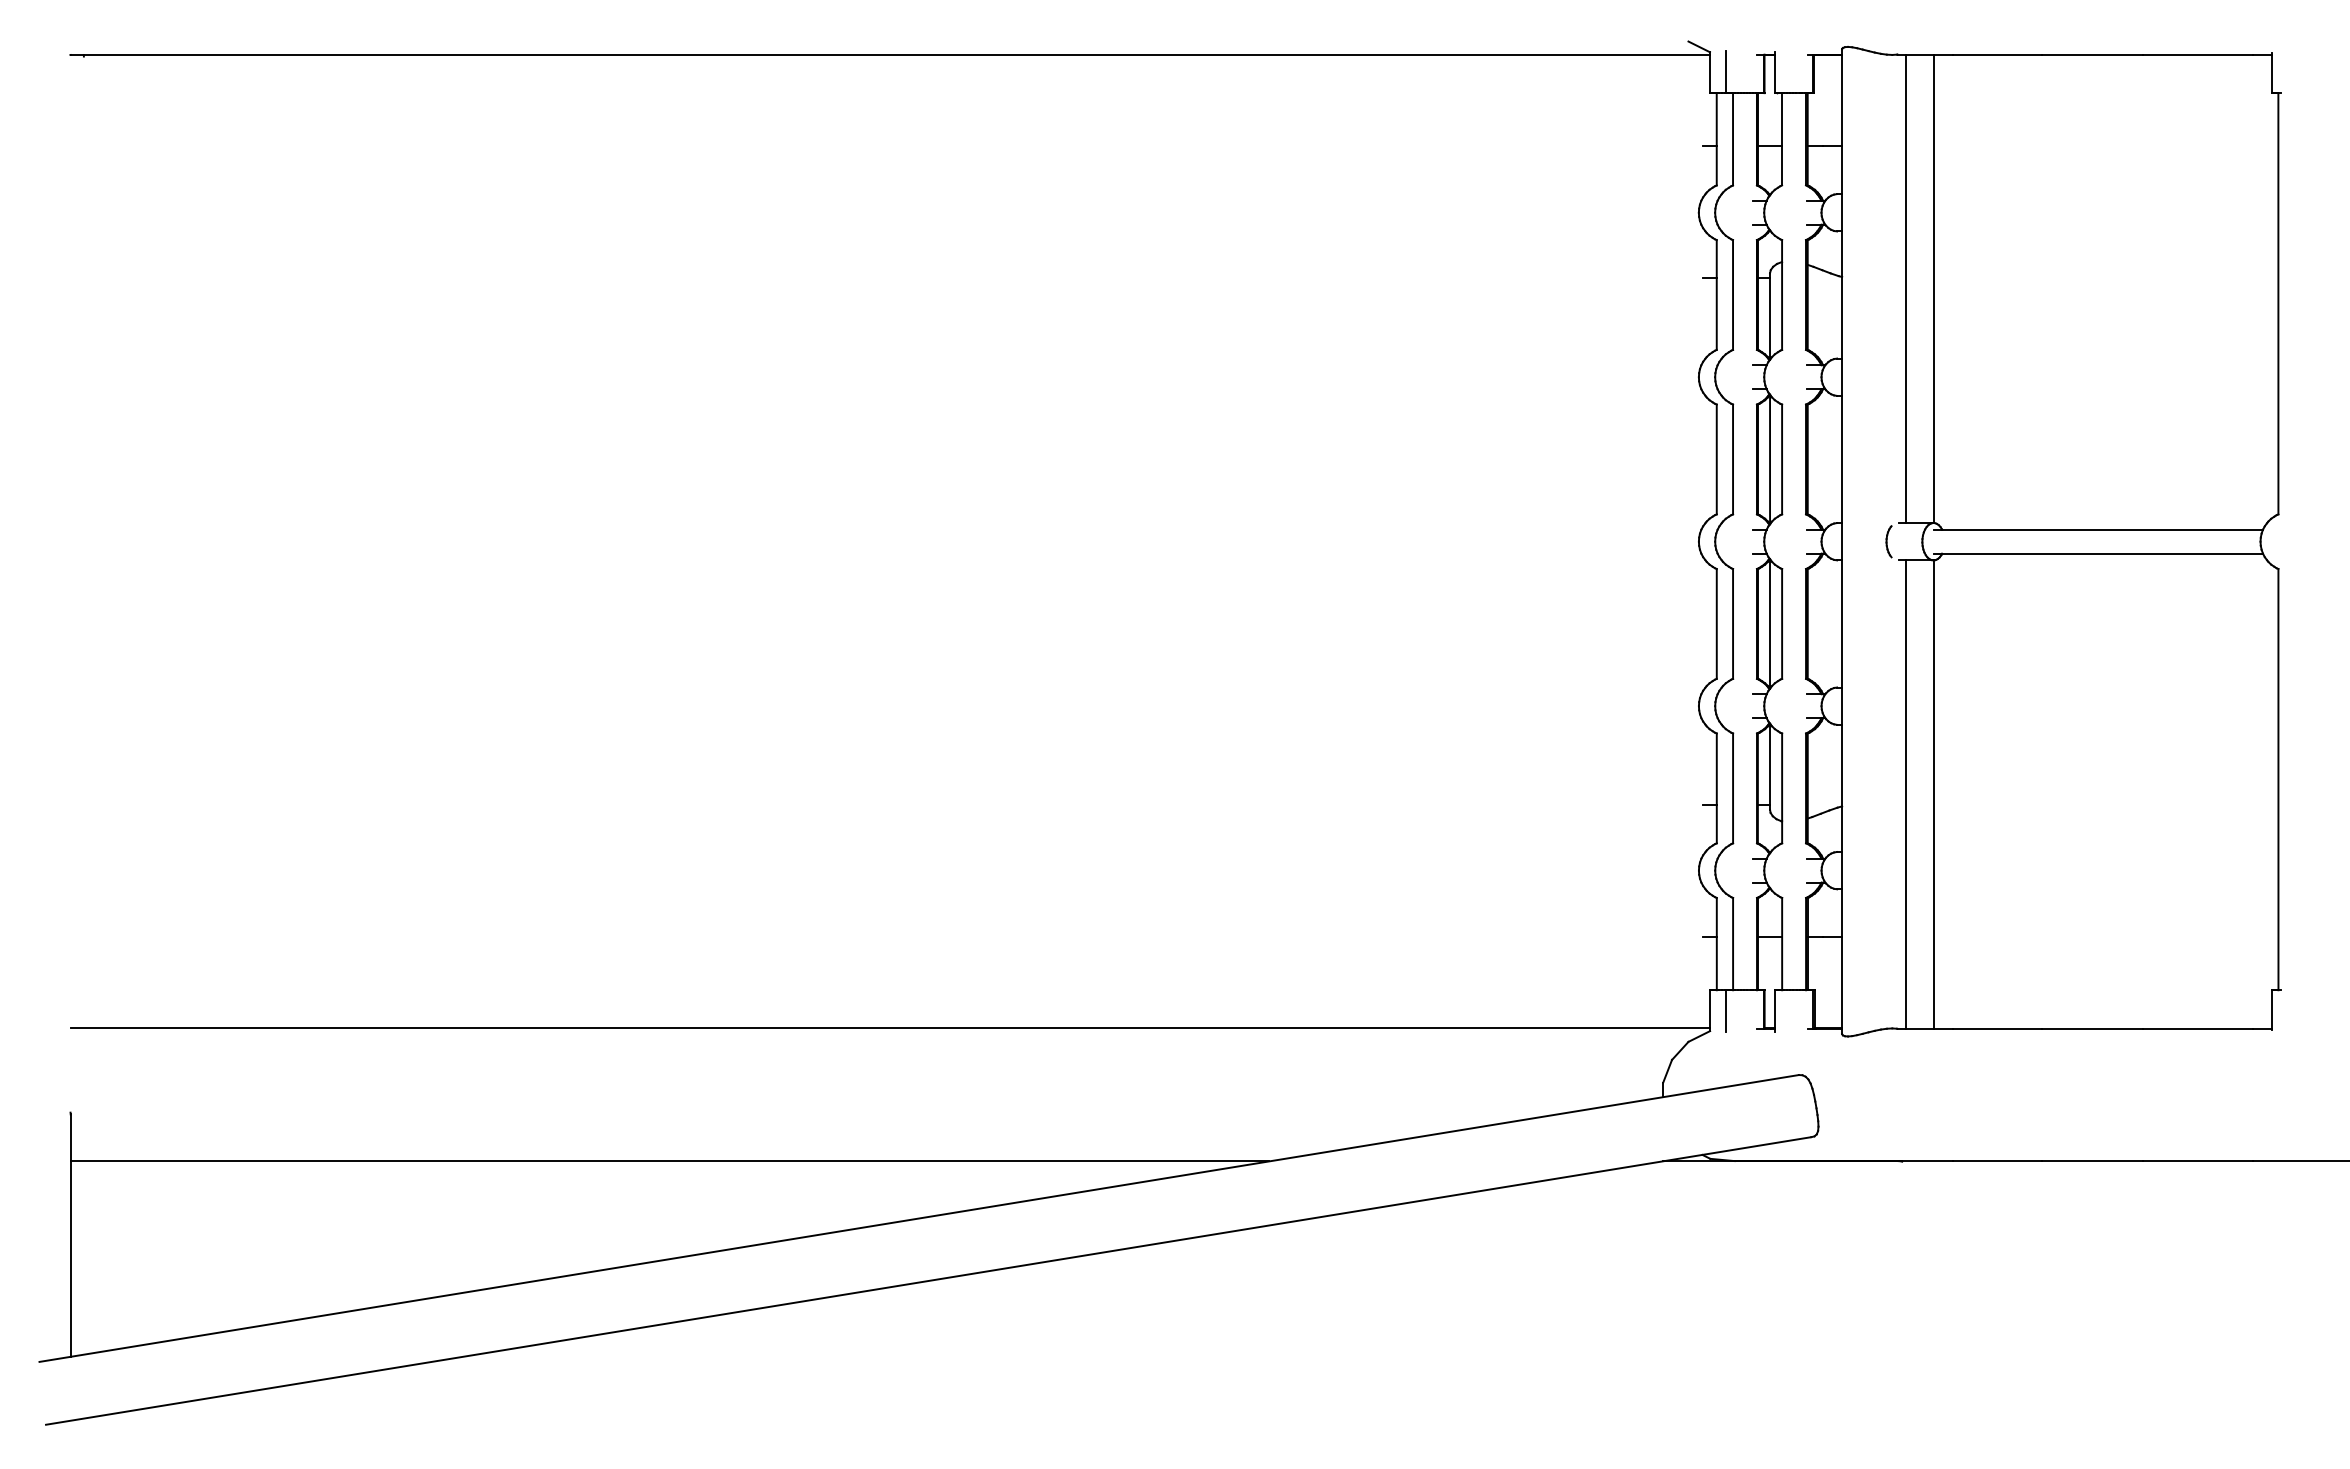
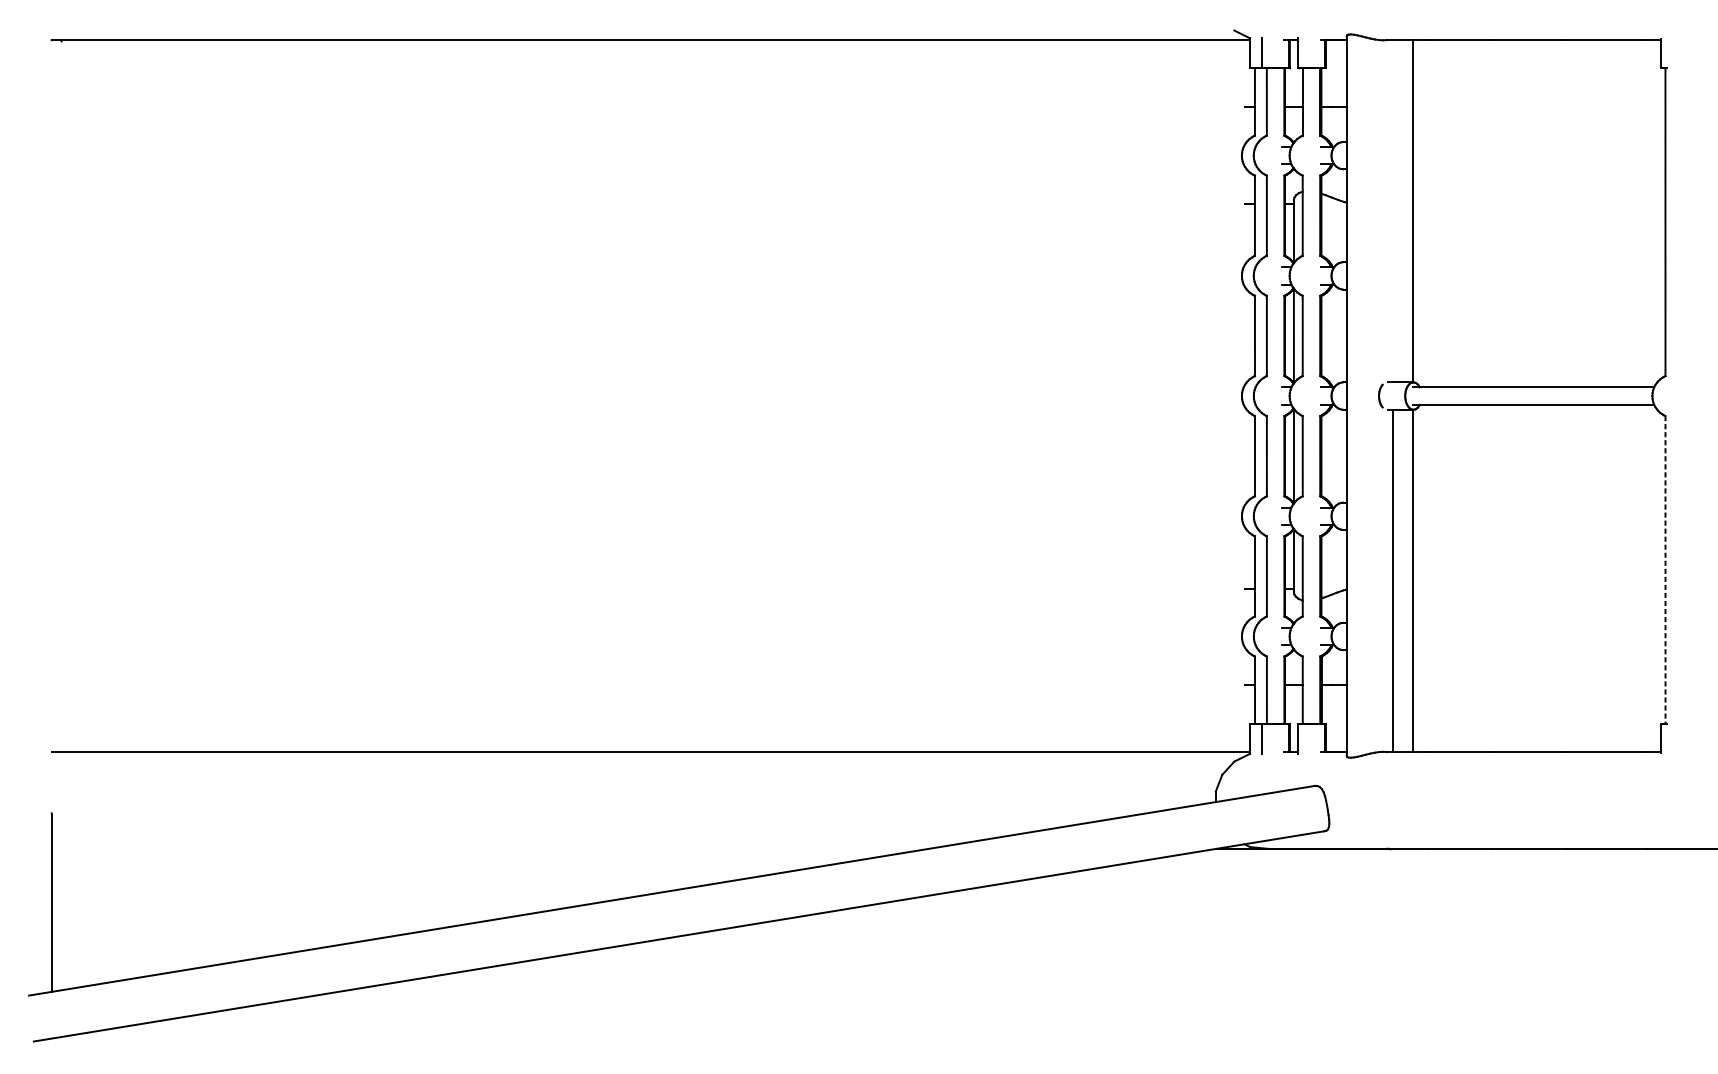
line: (1905, 288) -> (1392, 211), removed
line: (2278, 779) -> (1665, 569), solid -> dashed
line: (669, 1161) -> (489, 849), removed

